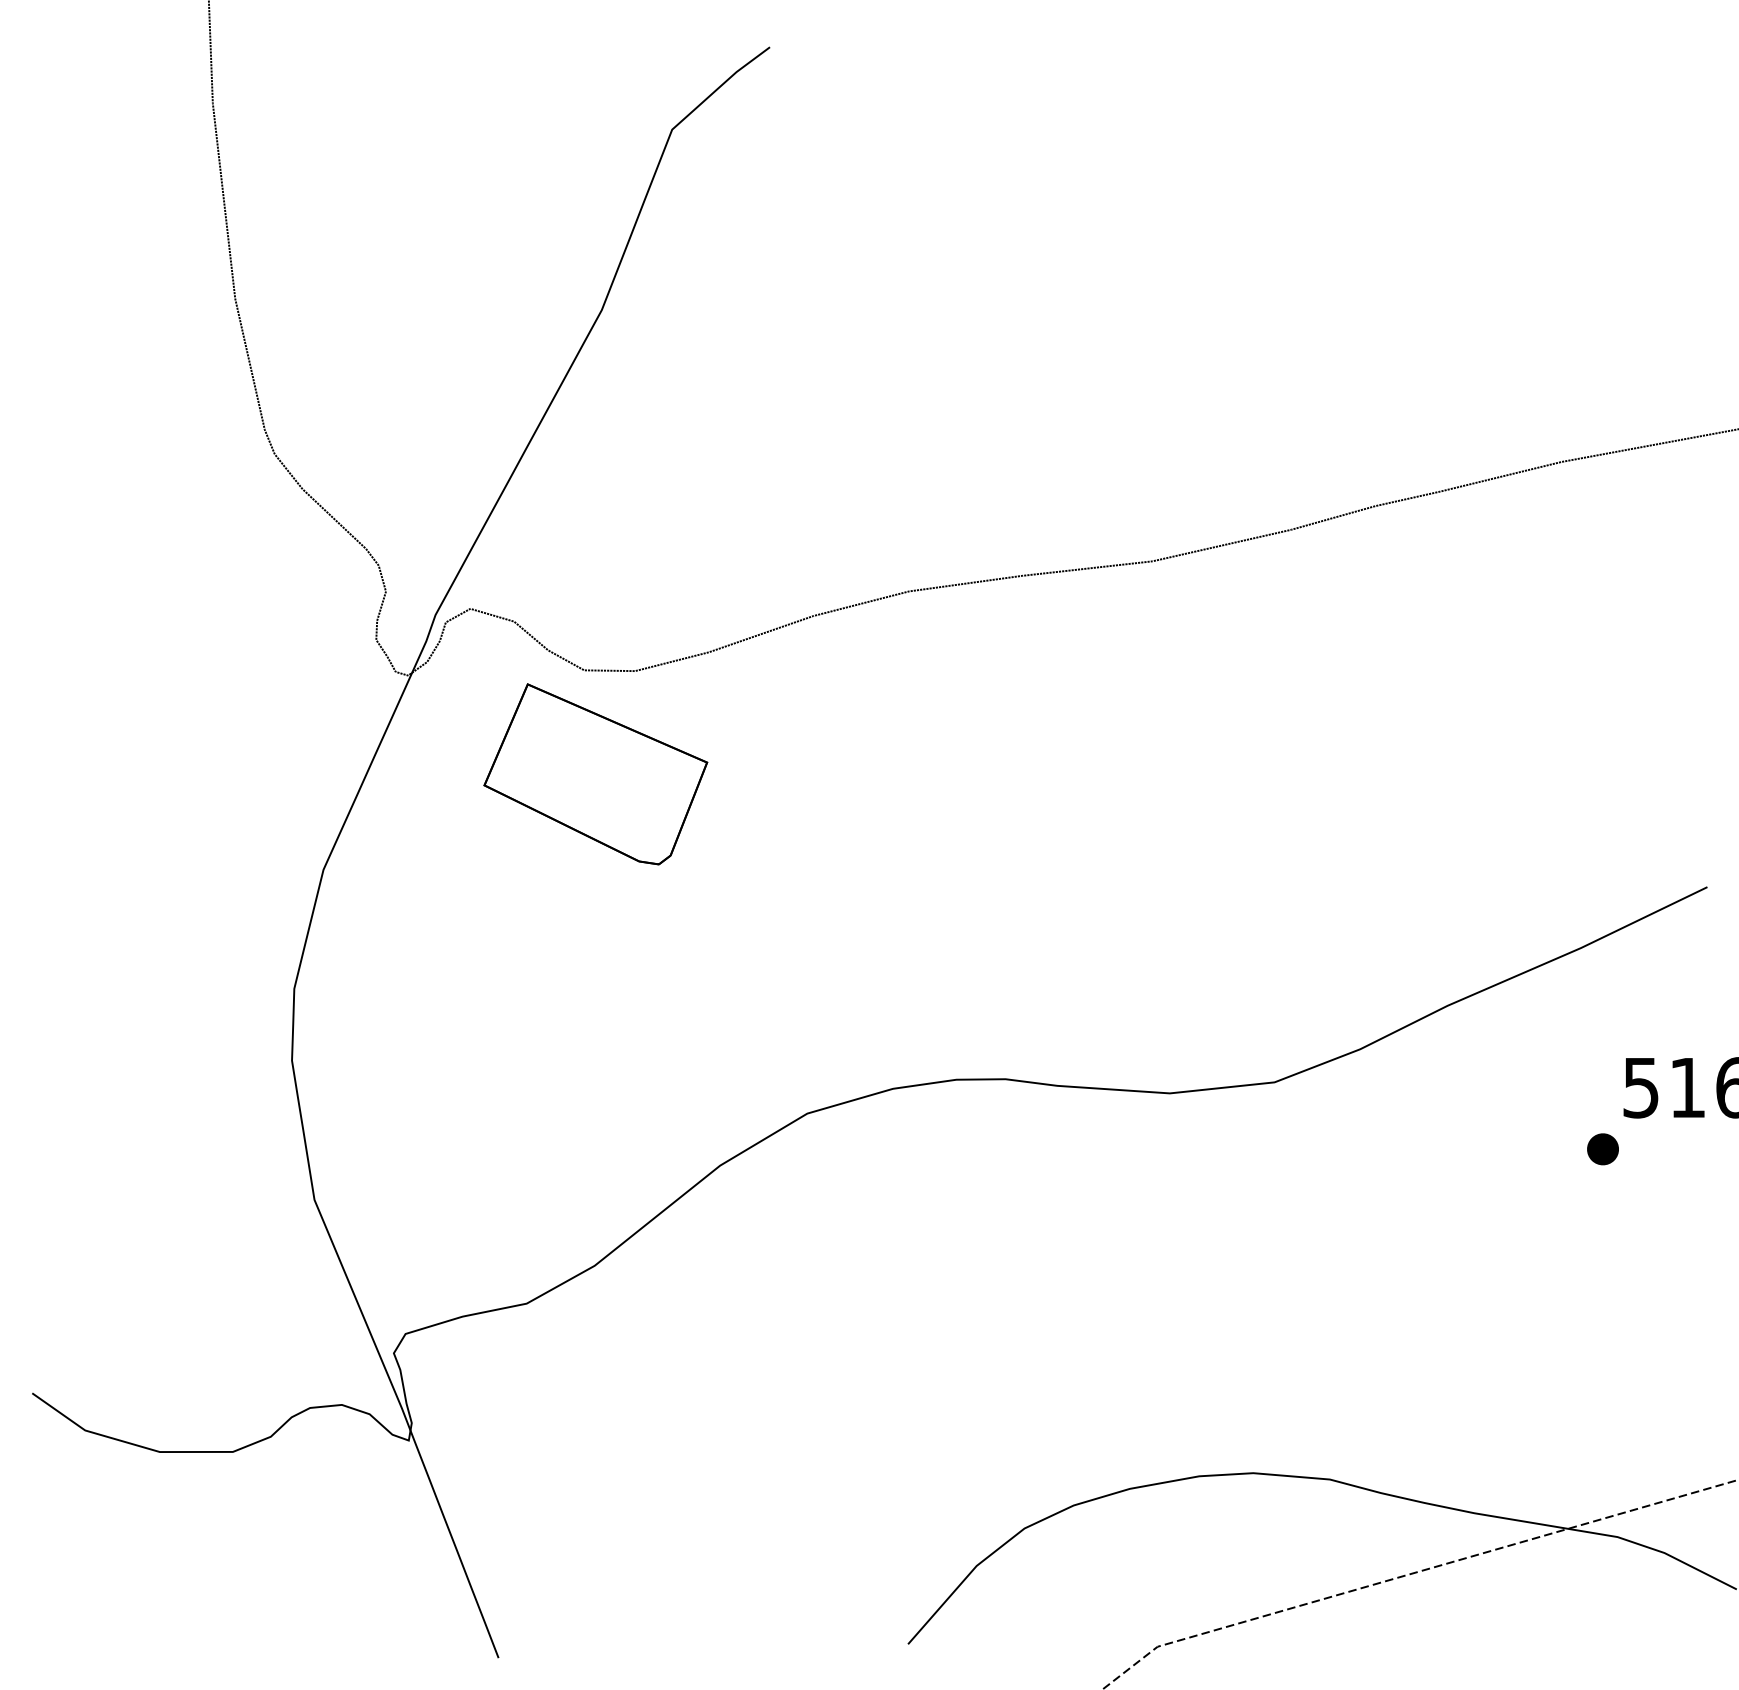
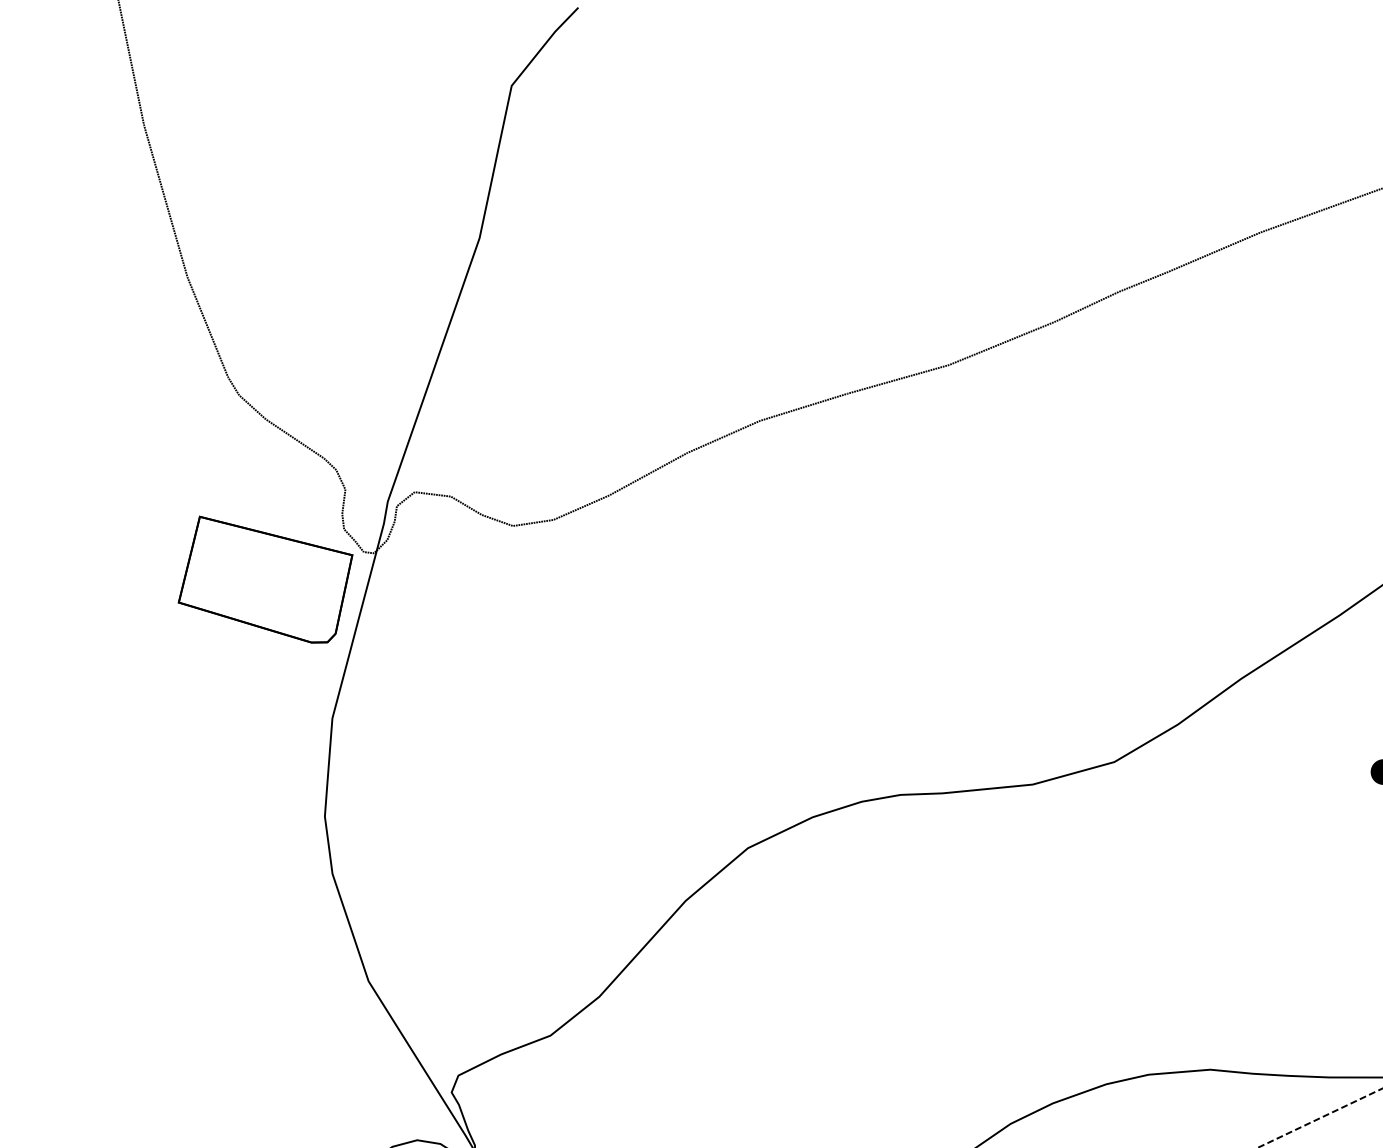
part: (595, 774) -> (265, 579), moved

